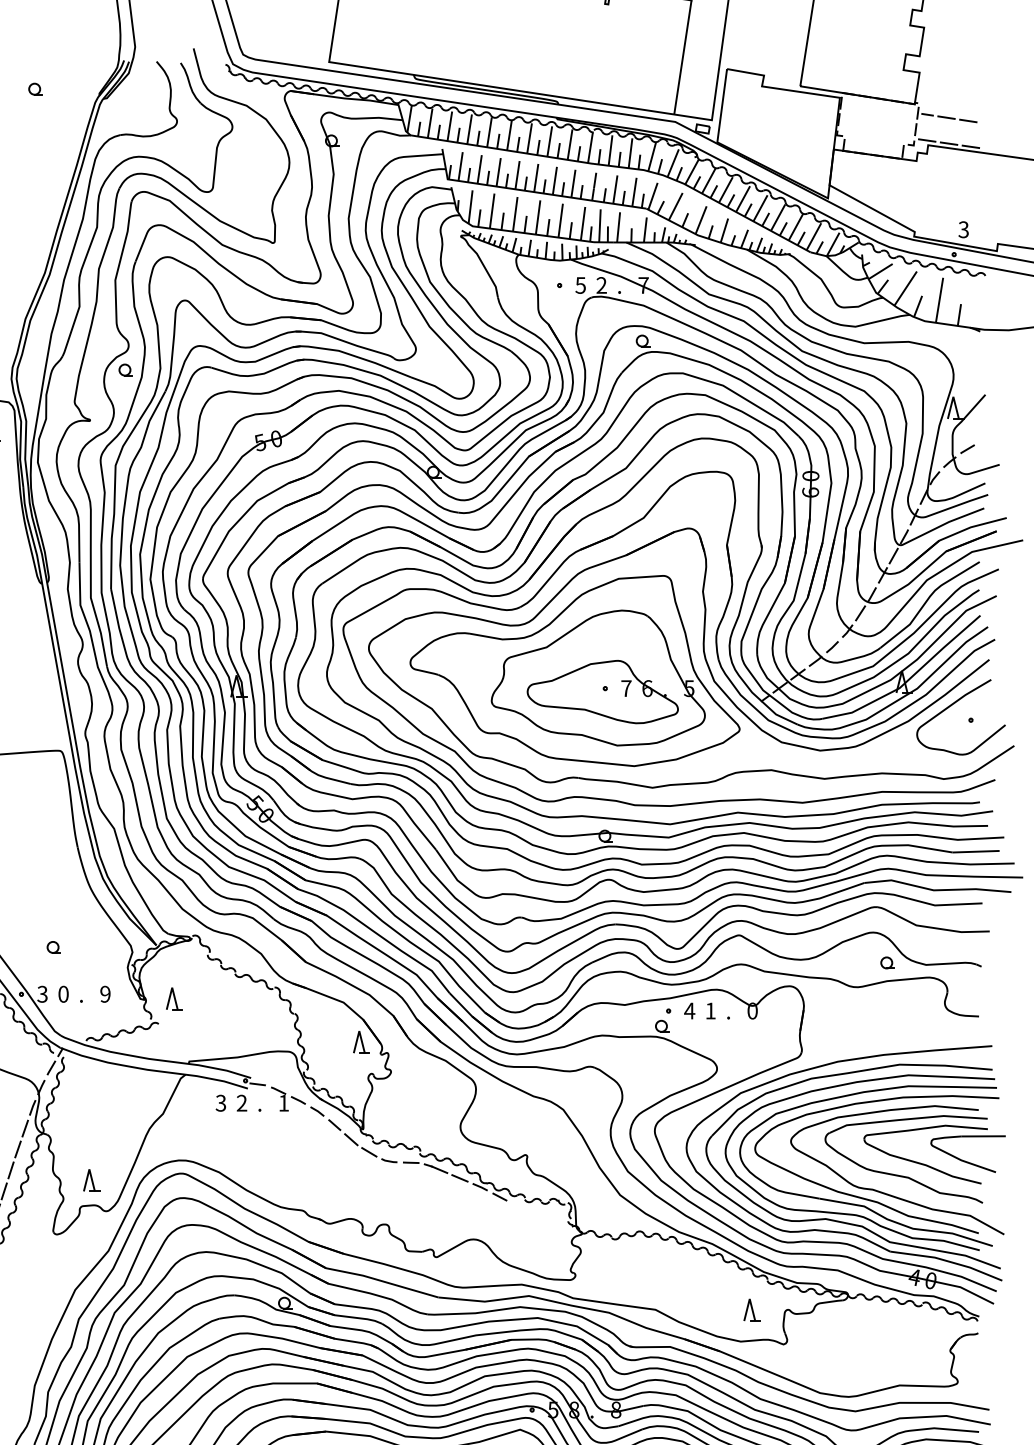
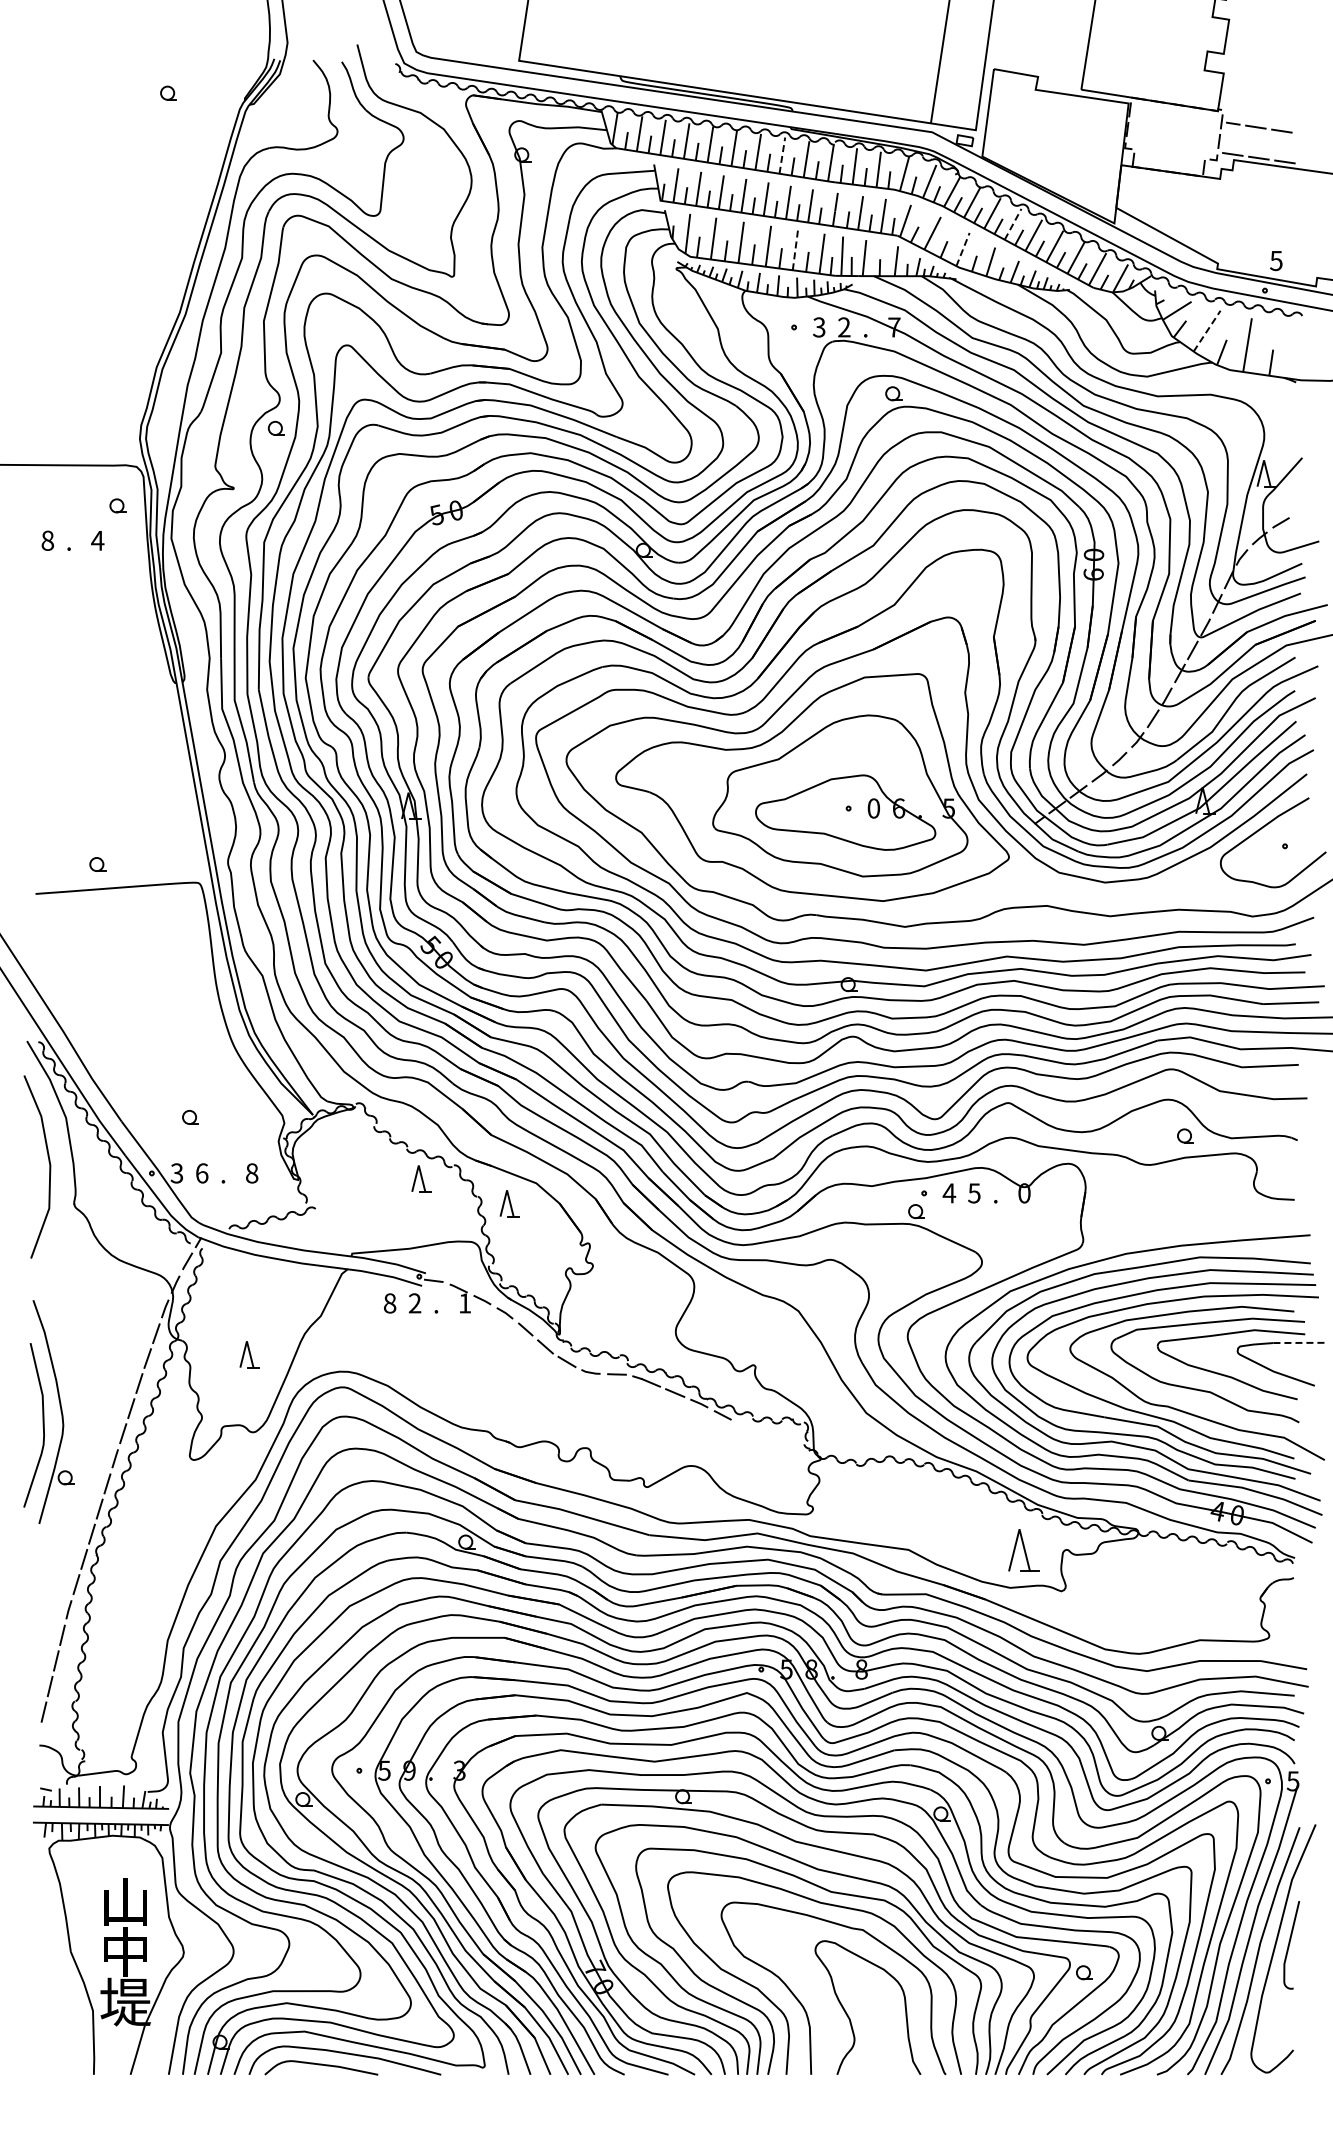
line: (549, 141) -> (782, 155), solid -> dashed
line: (743, 199) -> (1013, 224), solid -> dashed
line: (560, 220) -> (795, 249), solid -> dashed
line: (701, 220) -> (963, 249), solid -> dashed
text: (963, 229) -> (1276, 260), 3 -> 5
text: (580, 285) -> (819, 327), 5 -> 3
line: (906, 288) -> (1207, 330), solid -> dashed
text: (626, 688) -> (873, 808), 7 -> 0
text: (63, 994) -> (202, 1173), 0 -> 6
text: (105, 994) -> (252, 1173), 9 -> 8
part: (174, 998) -> (421, 1178), moved
text: (710, 1011) -> (974, 1193), 1 -> 5
part: (361, 1042) -> (509, 1203), moved
text: (220, 1103) -> (389, 1303), 3 -> 8
line: (983, 1136) -> (1300, 1342), solid -> dashed
part: (91, 1180) -> (249, 1354), moved
part: (751, 1309) -> (1023, 1549), size x1.6

